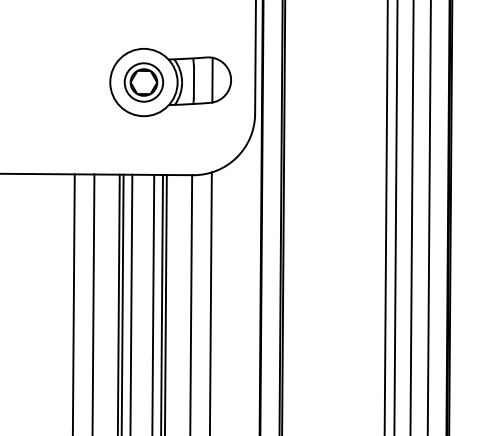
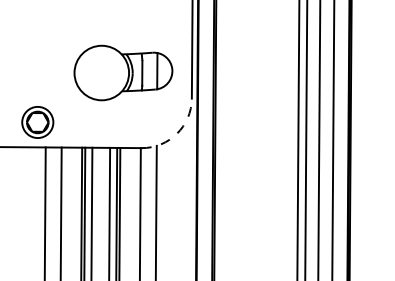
part: (143, 82) -> (37, 122), moved
arc: (236, 157) -> (176, 133), solid -> dashed

